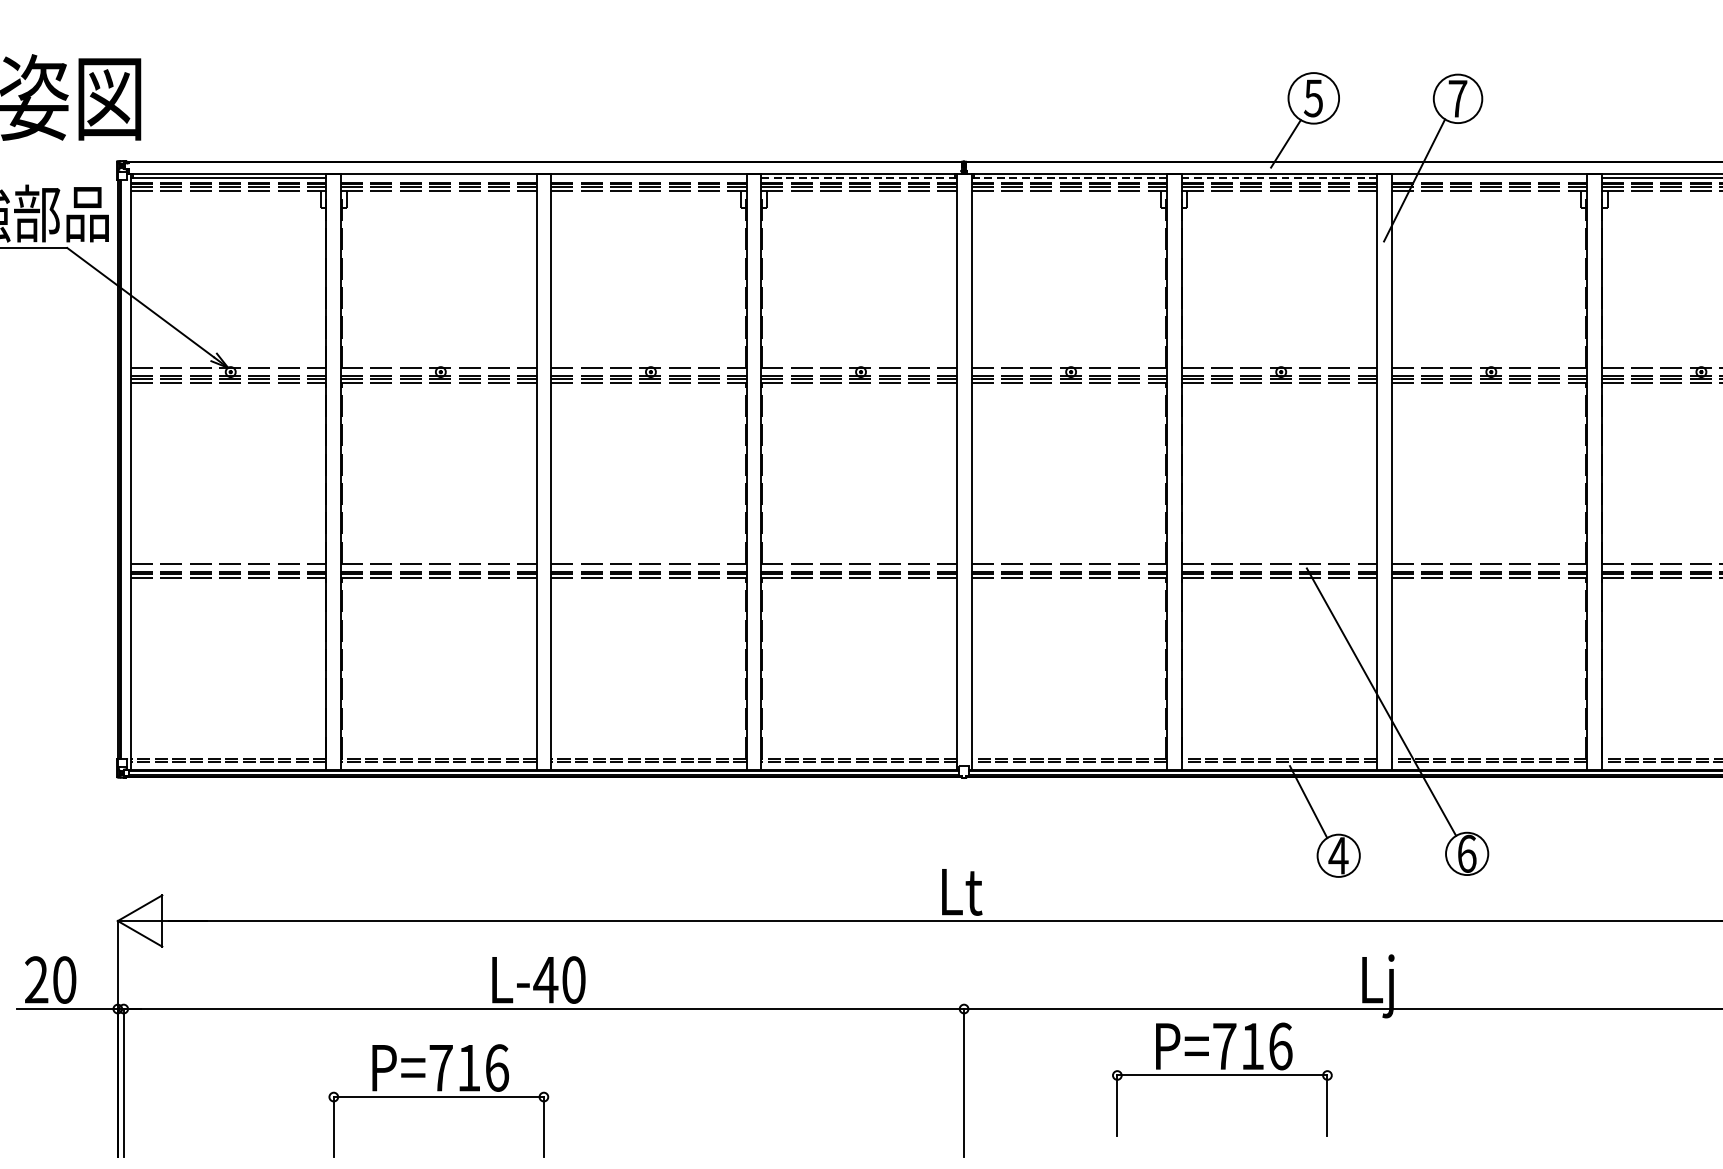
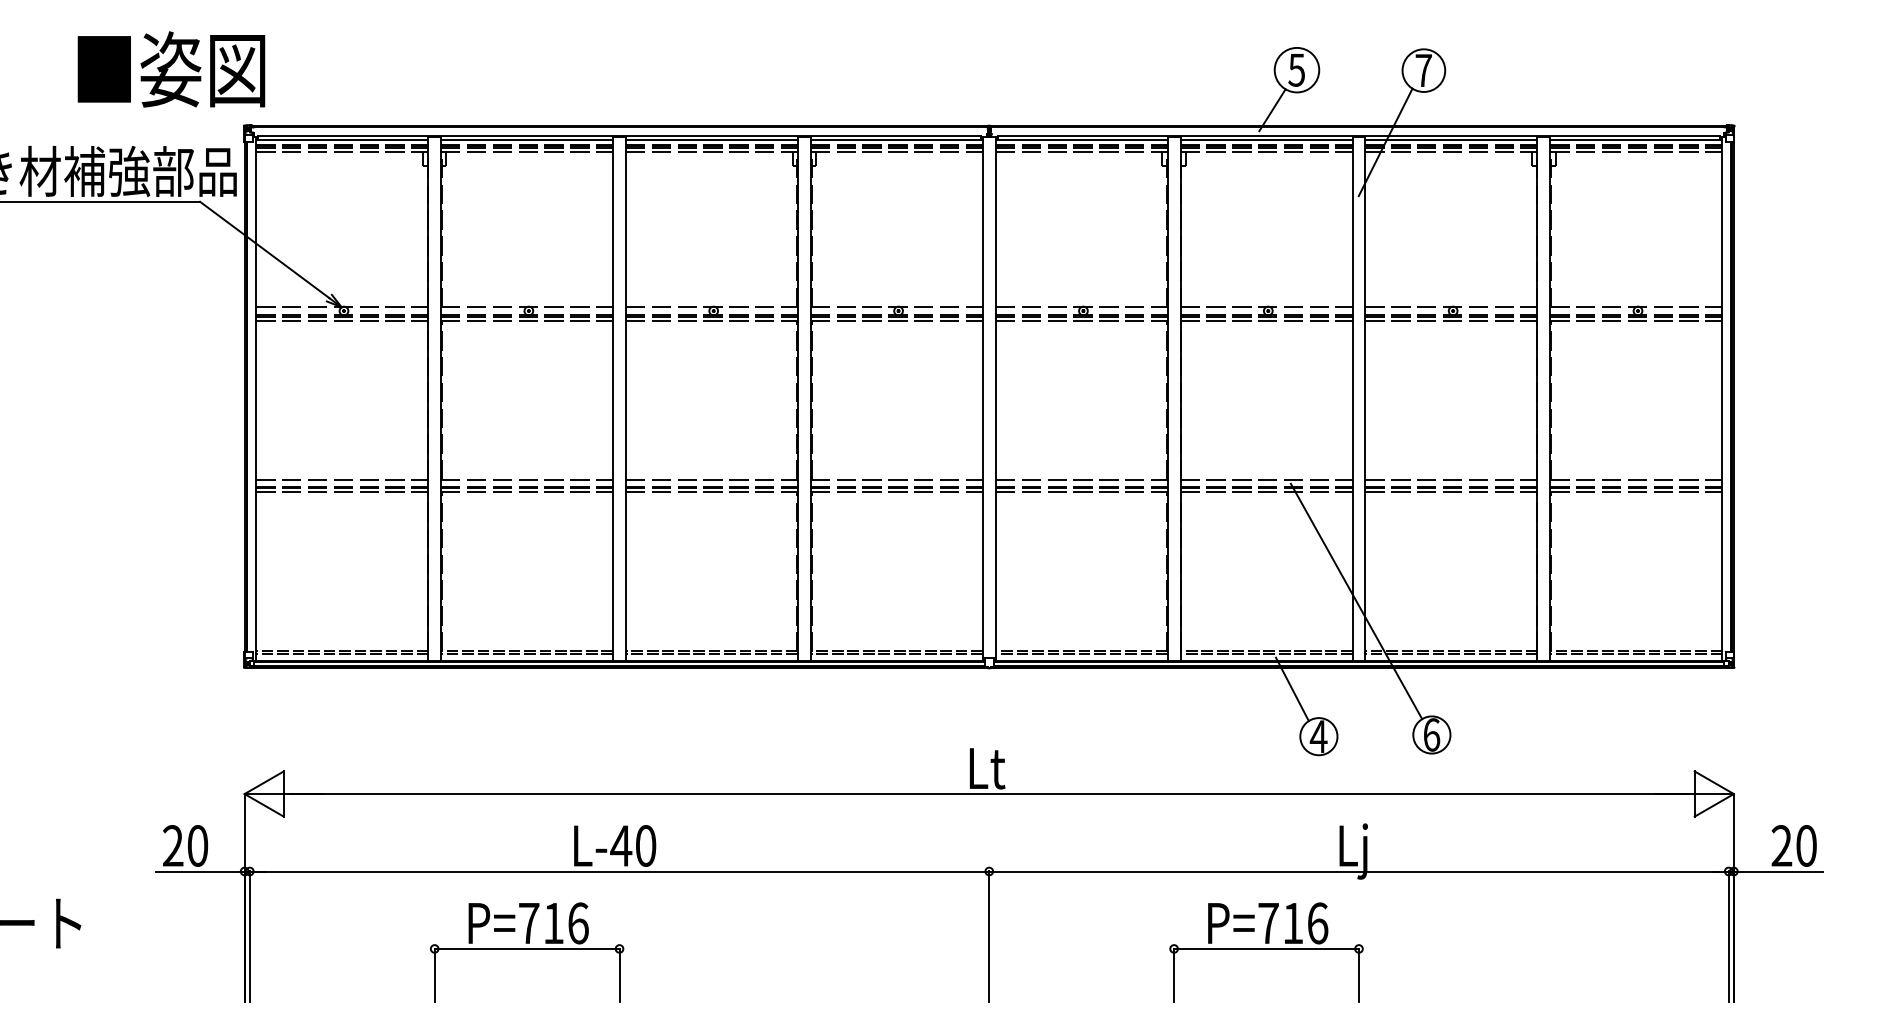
line: (439, 178) -> (527, 140), added
line: (648, 178) -> (711, 140), added
line: (859, 178) -> (897, 140), dashed -> solid
line: (1068, 178) -> (1081, 140), dashed -> solid
line: (1279, 178) -> (1266, 140), dashed -> solid
line: (1489, 178) -> (1451, 140), added
part: (1222, 1079) -> (1266, 952), moved

